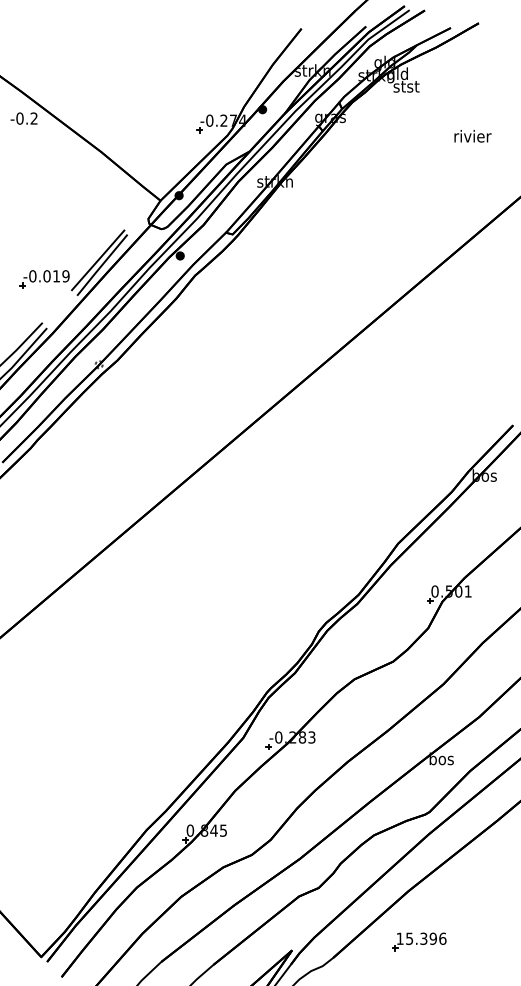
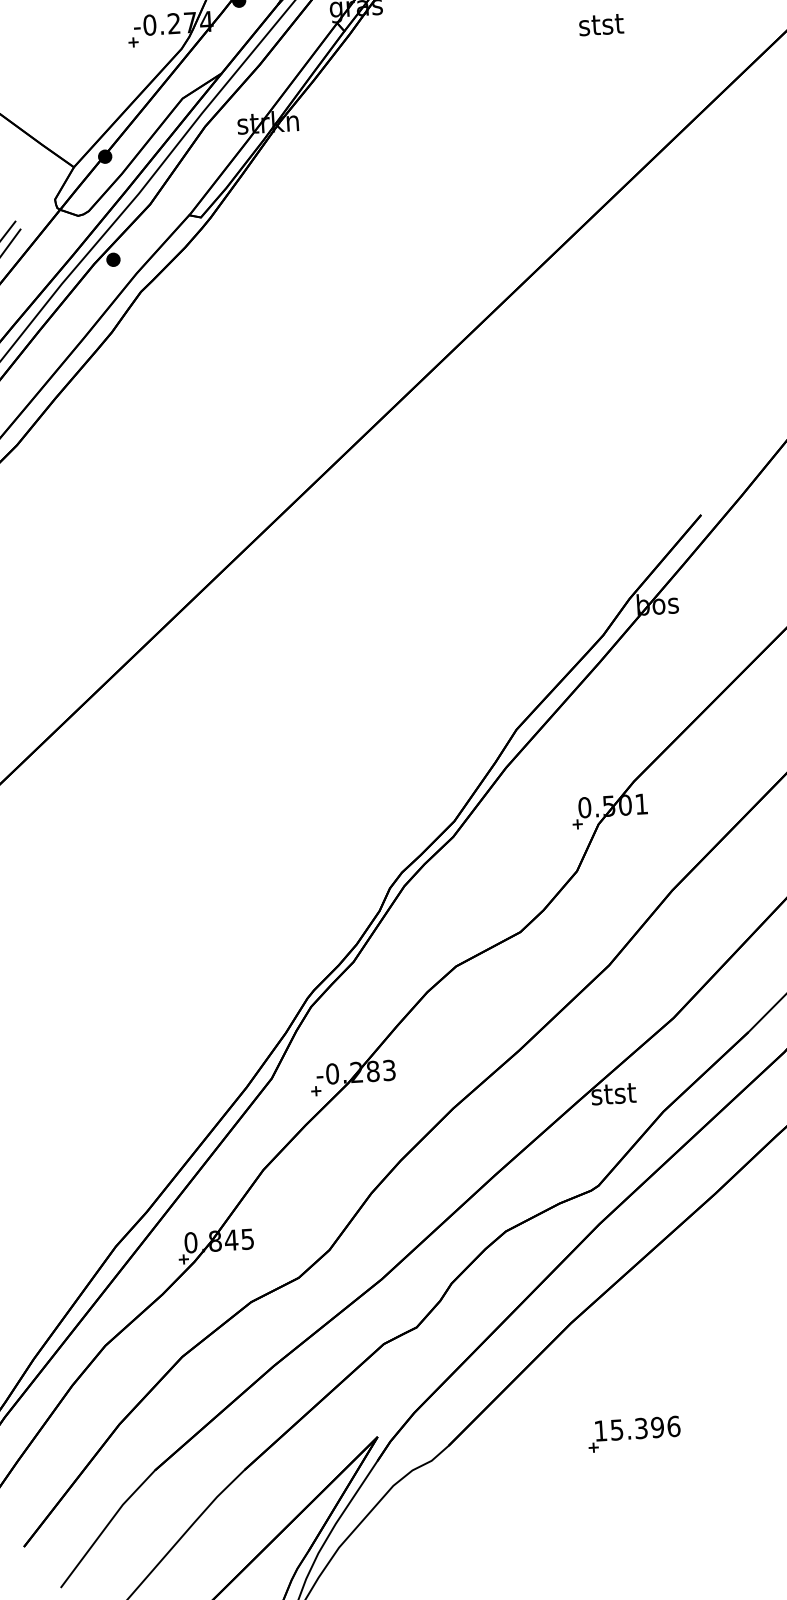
text: (472, 135) -> (601, 22), rivier -> stst
text: (441, 758) -> (613, 1092), bos -> stst
part: (419, 941) -> (634, 1433), moved

